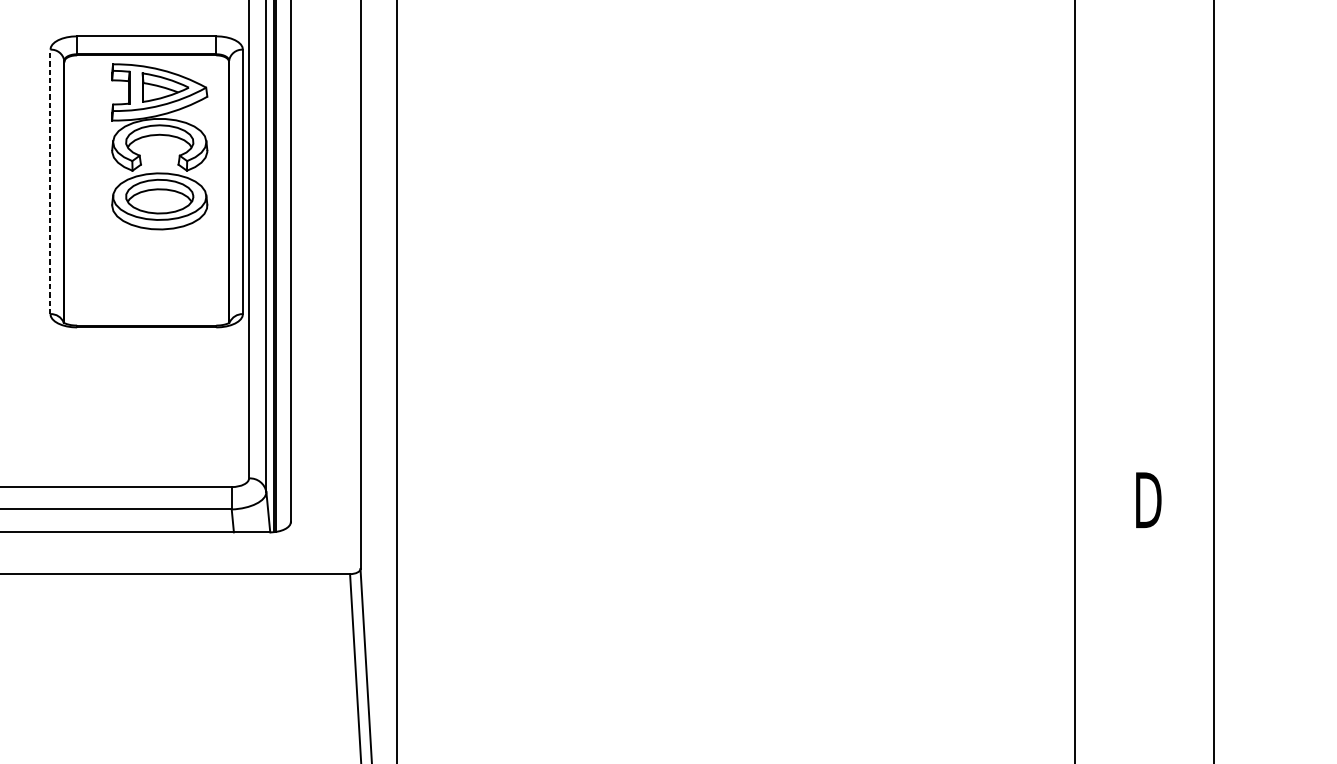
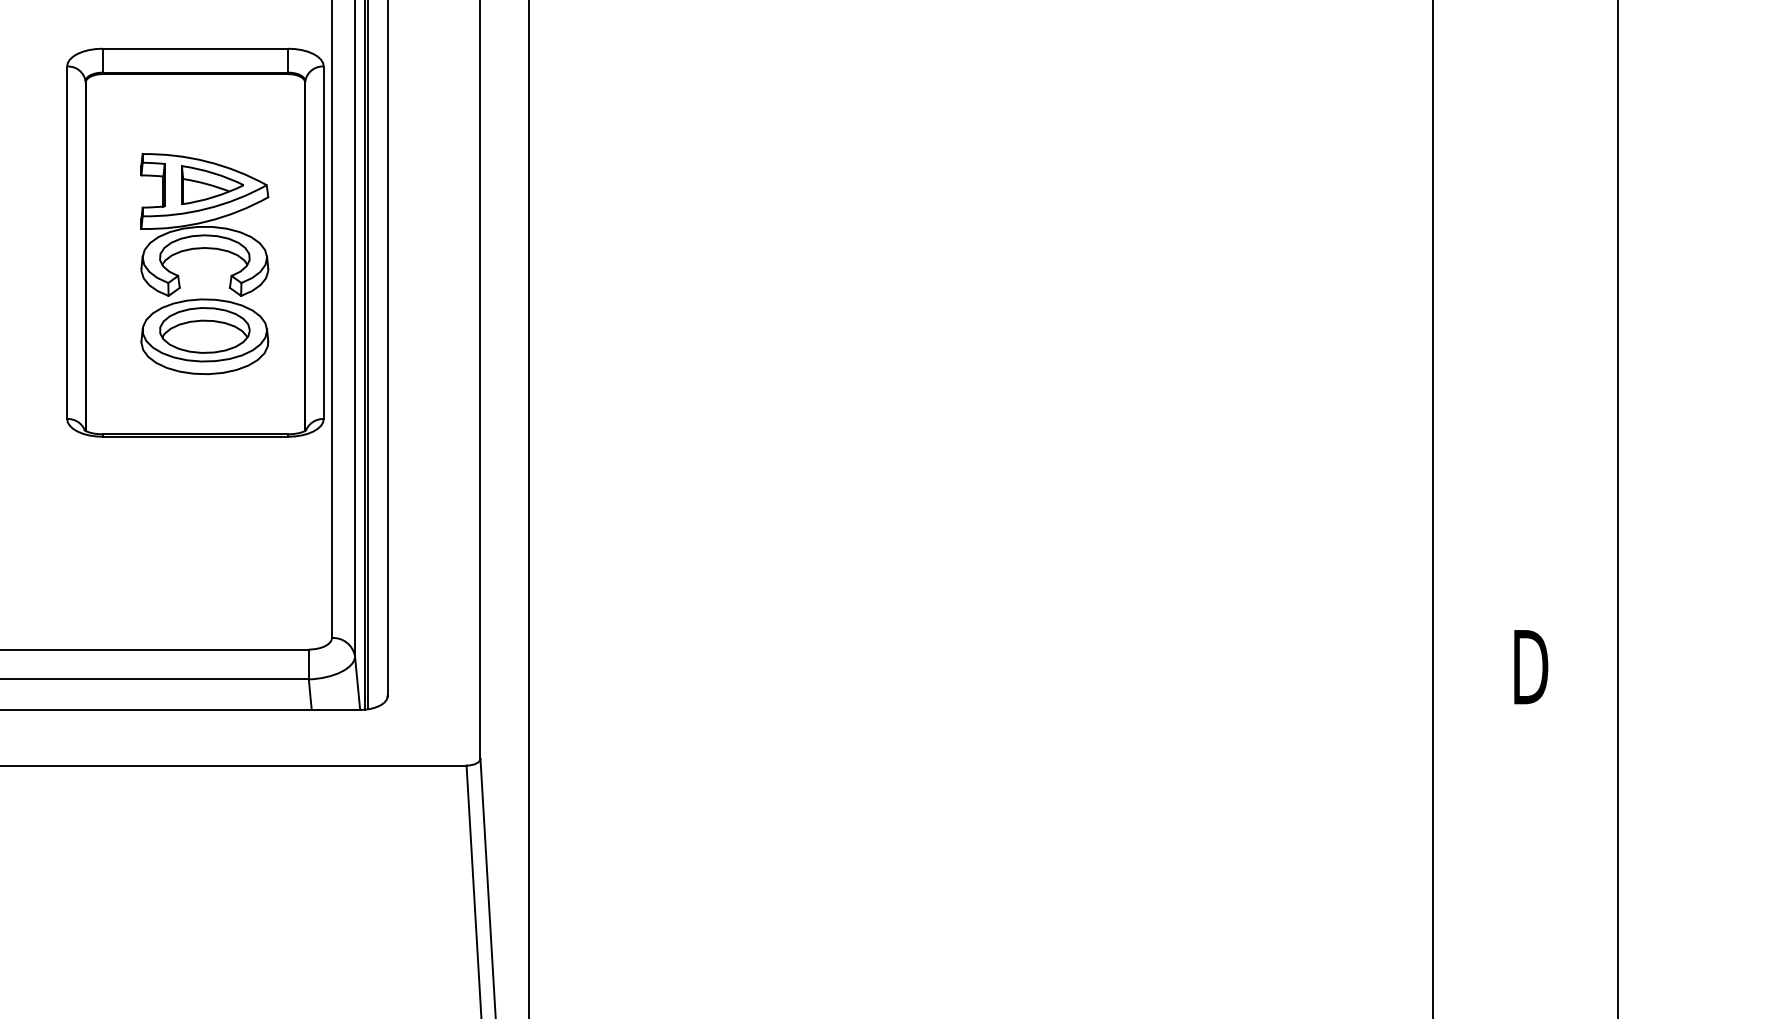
part: (157, 135) -> (201, 249), moved
line: (50, 181) -> (67, 242), dashed -> solid

